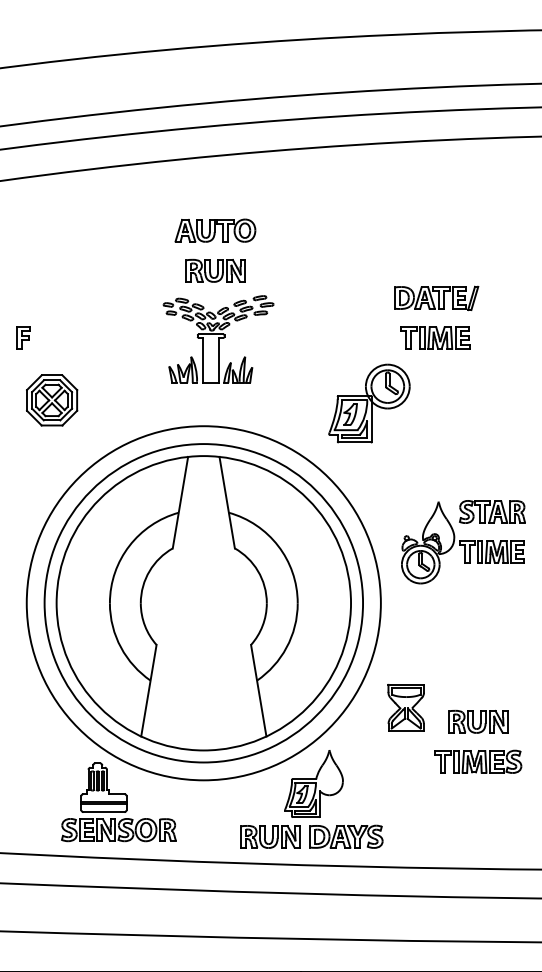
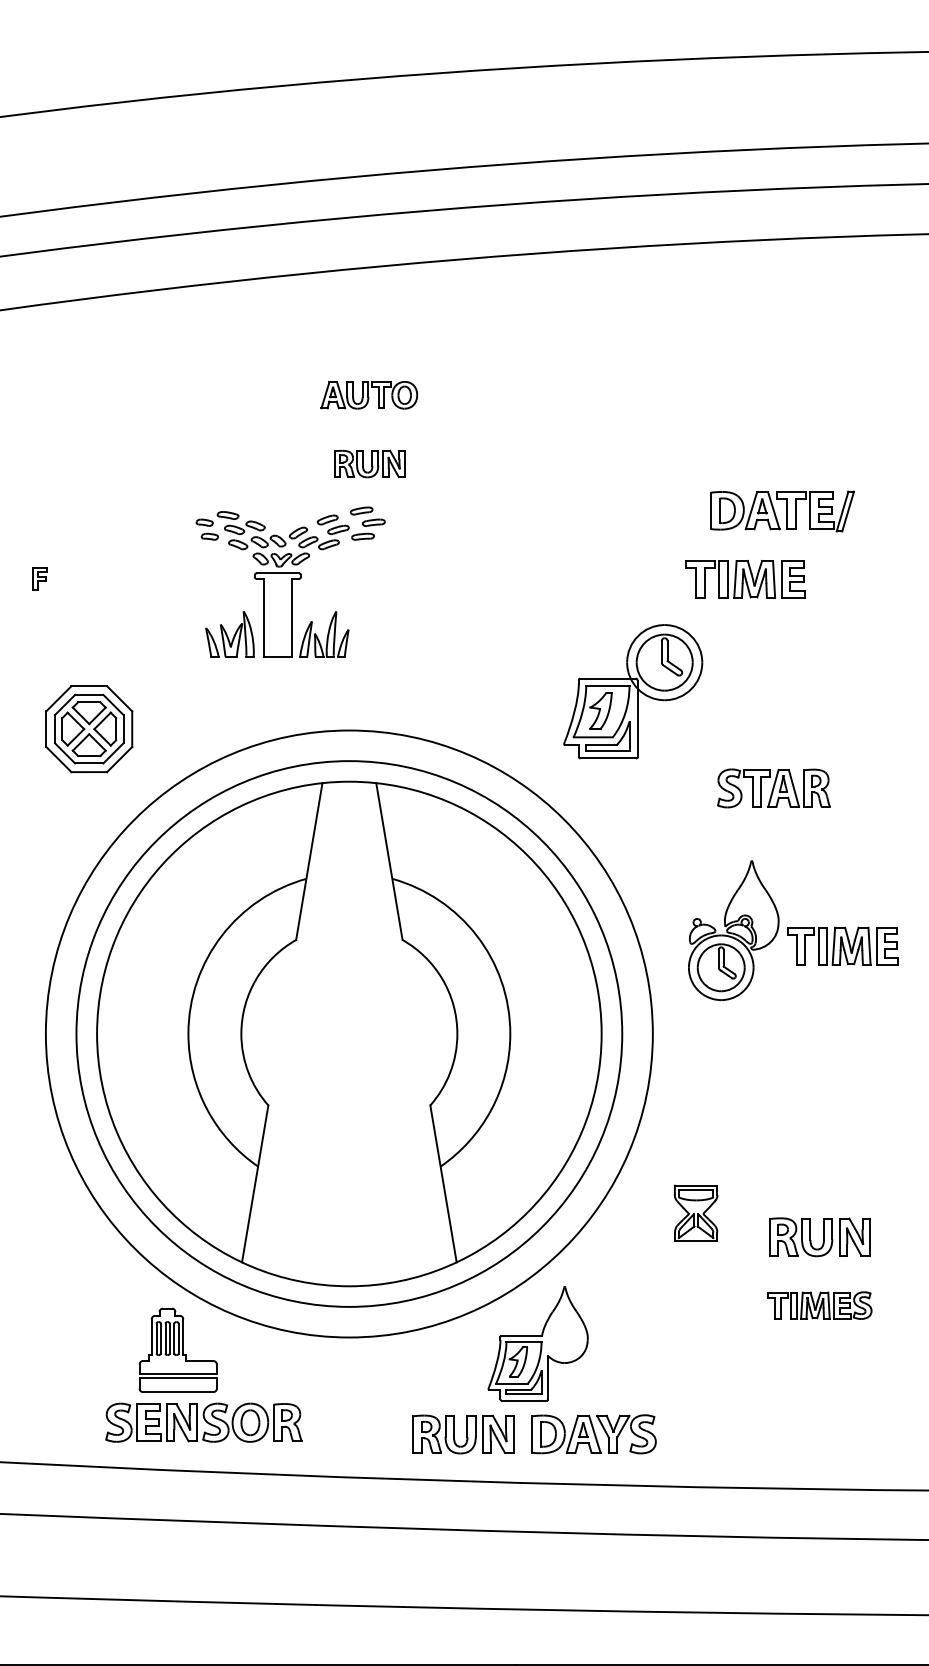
part: (215, 230) -> (369, 395), size x0.7
part: (215, 270) -> (369, 463), size x0.7
part: (436, 298) -> (782, 511), moved
part: (23, 337) -> (40, 578), size x0.6
part: (218, 339) -> (290, 581), moved
part: (52, 400) -> (89, 729), moved
part: (492, 511) -> (773, 787), moved
part: (405, 707) -> (695, 1212), size x0.7
part: (478, 761) -> (820, 1305), size x0.7

